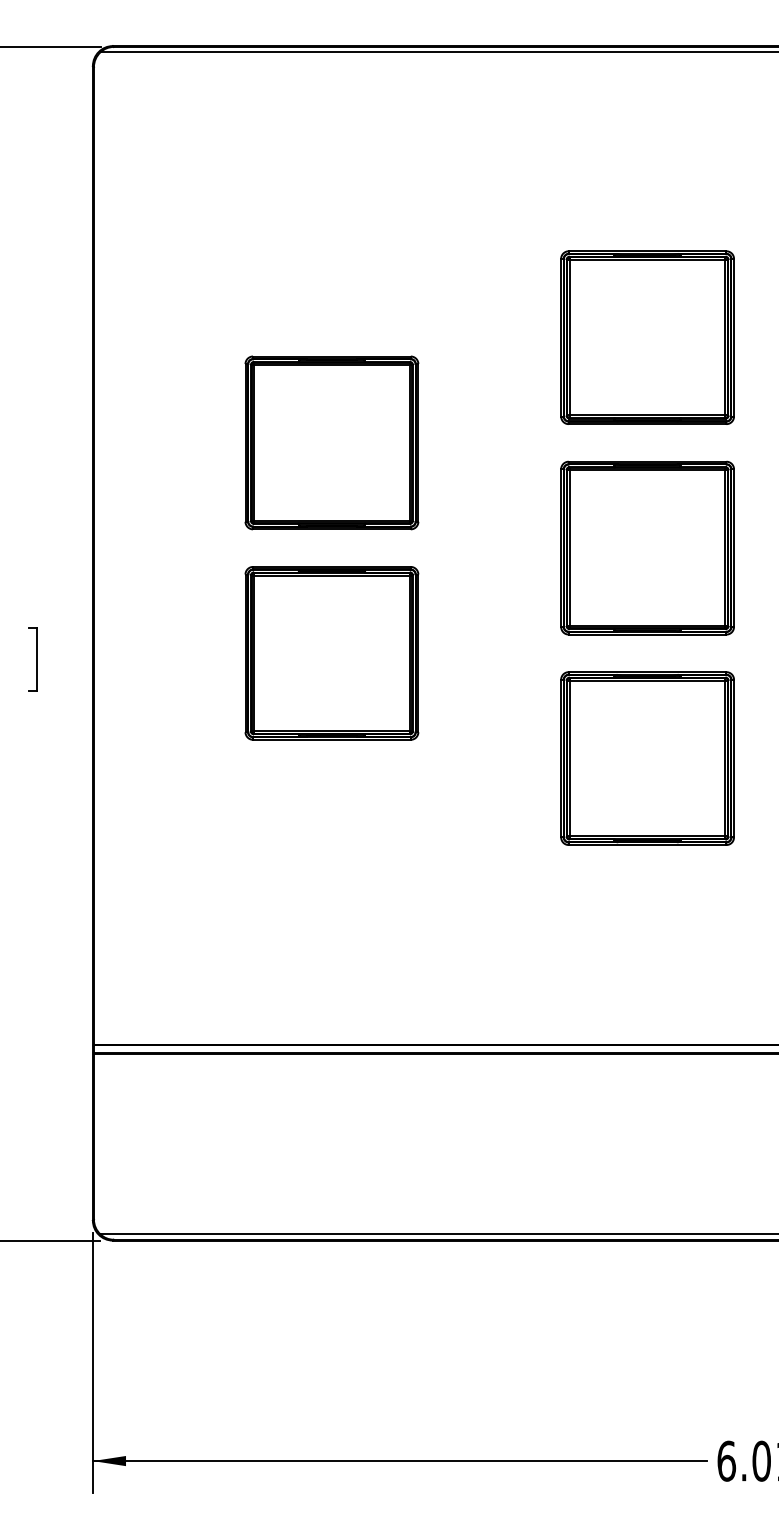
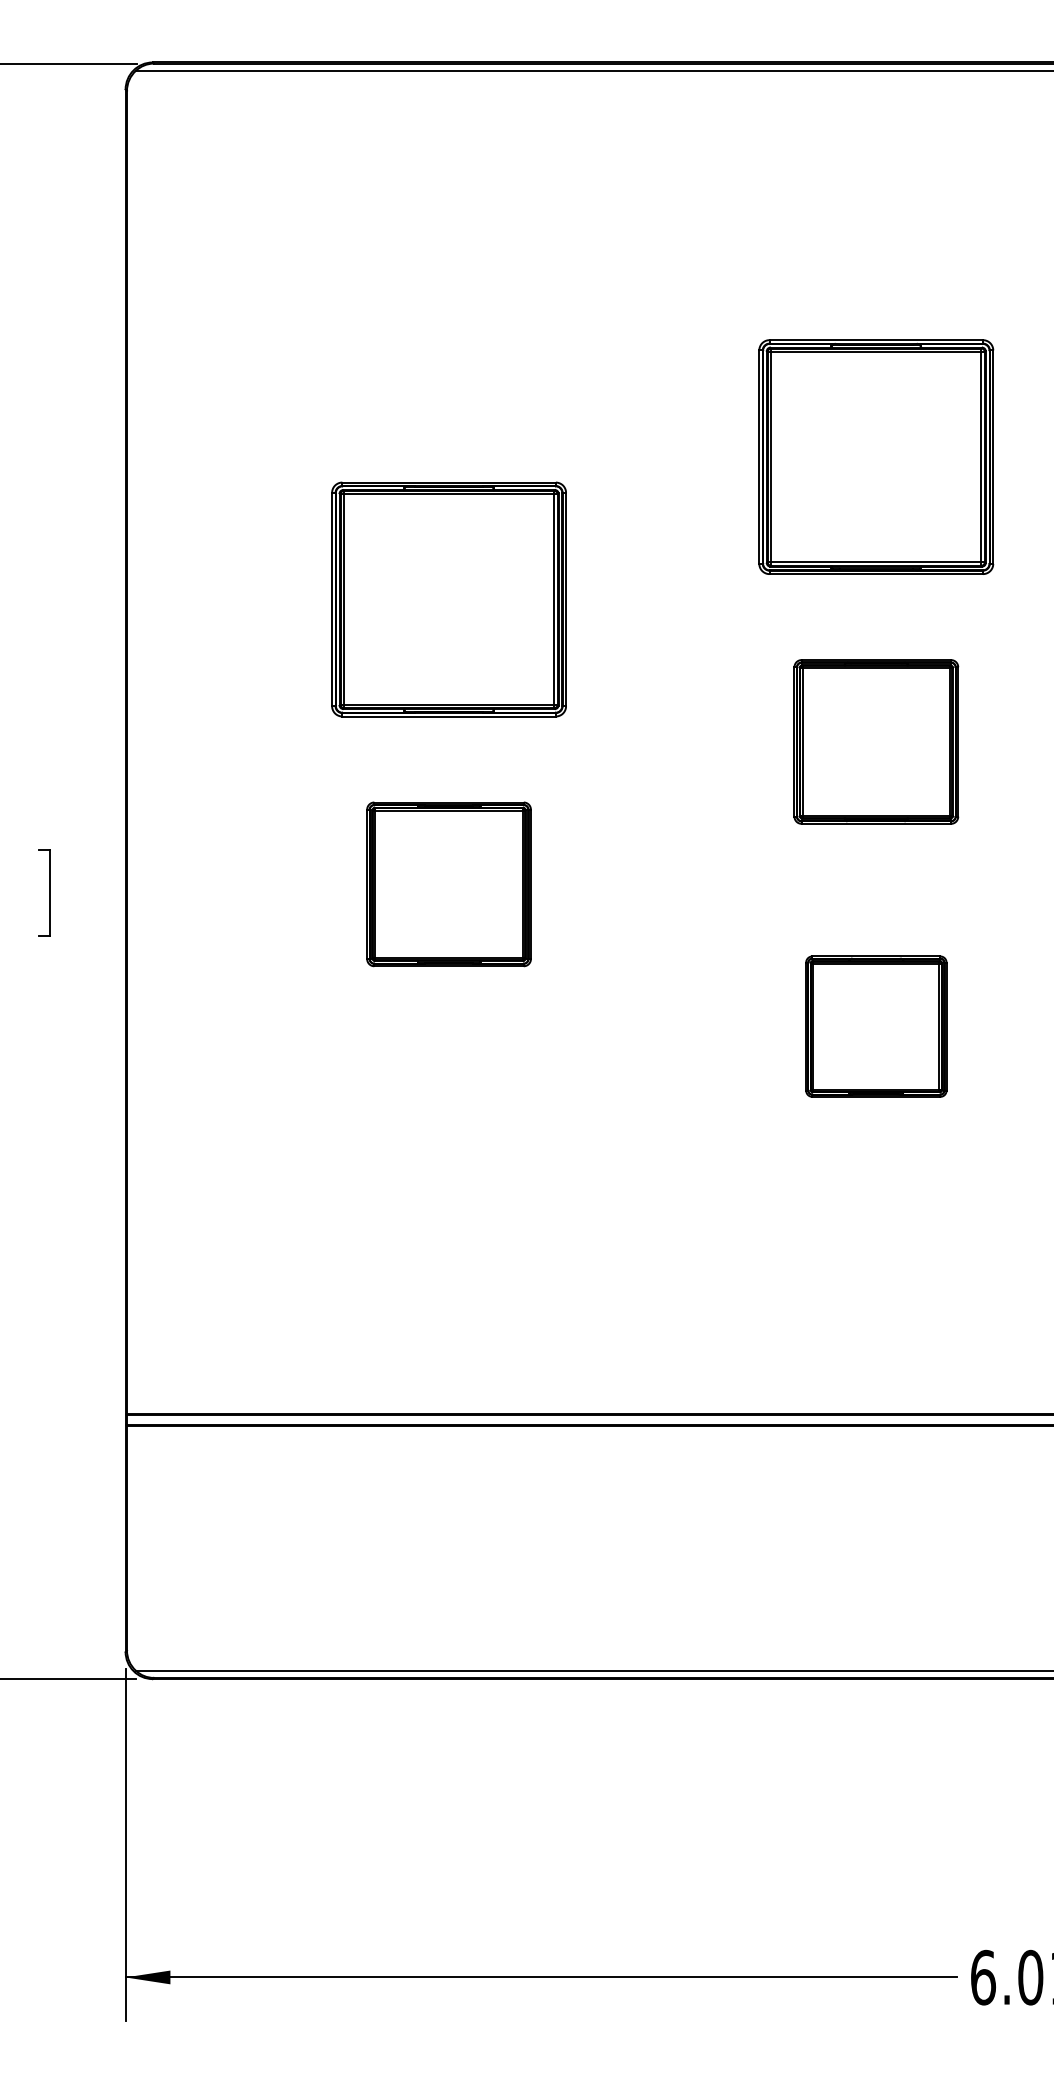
part: (647, 547) -> (876, 741), size x0.7
part: (331, 653) -> (448, 884), size x0.7
part: (647, 758) -> (876, 1026), size x0.6

